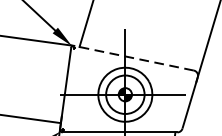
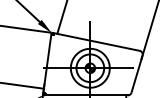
line: (133, 57) -> (96, 41), dashed -> solid

